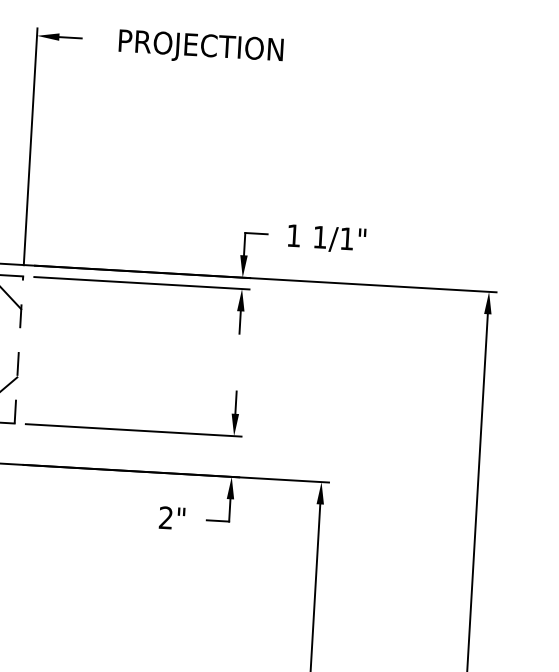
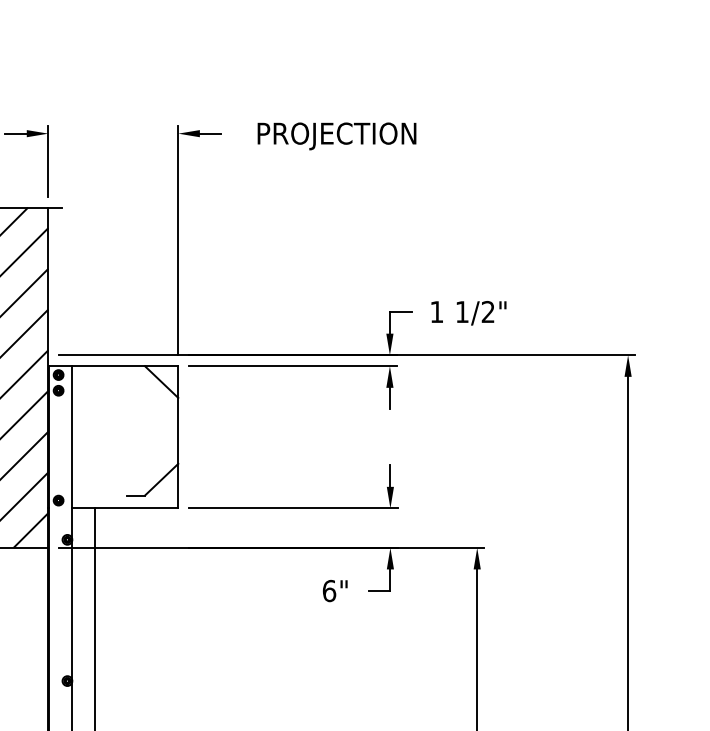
text: (346, 238) -> (487, 311), 1/1" -> 1/2"
line: (19, 349) -> (178, 436), dashed -> solid
text: (166, 517) -> (329, 590), 2" -> 6"

